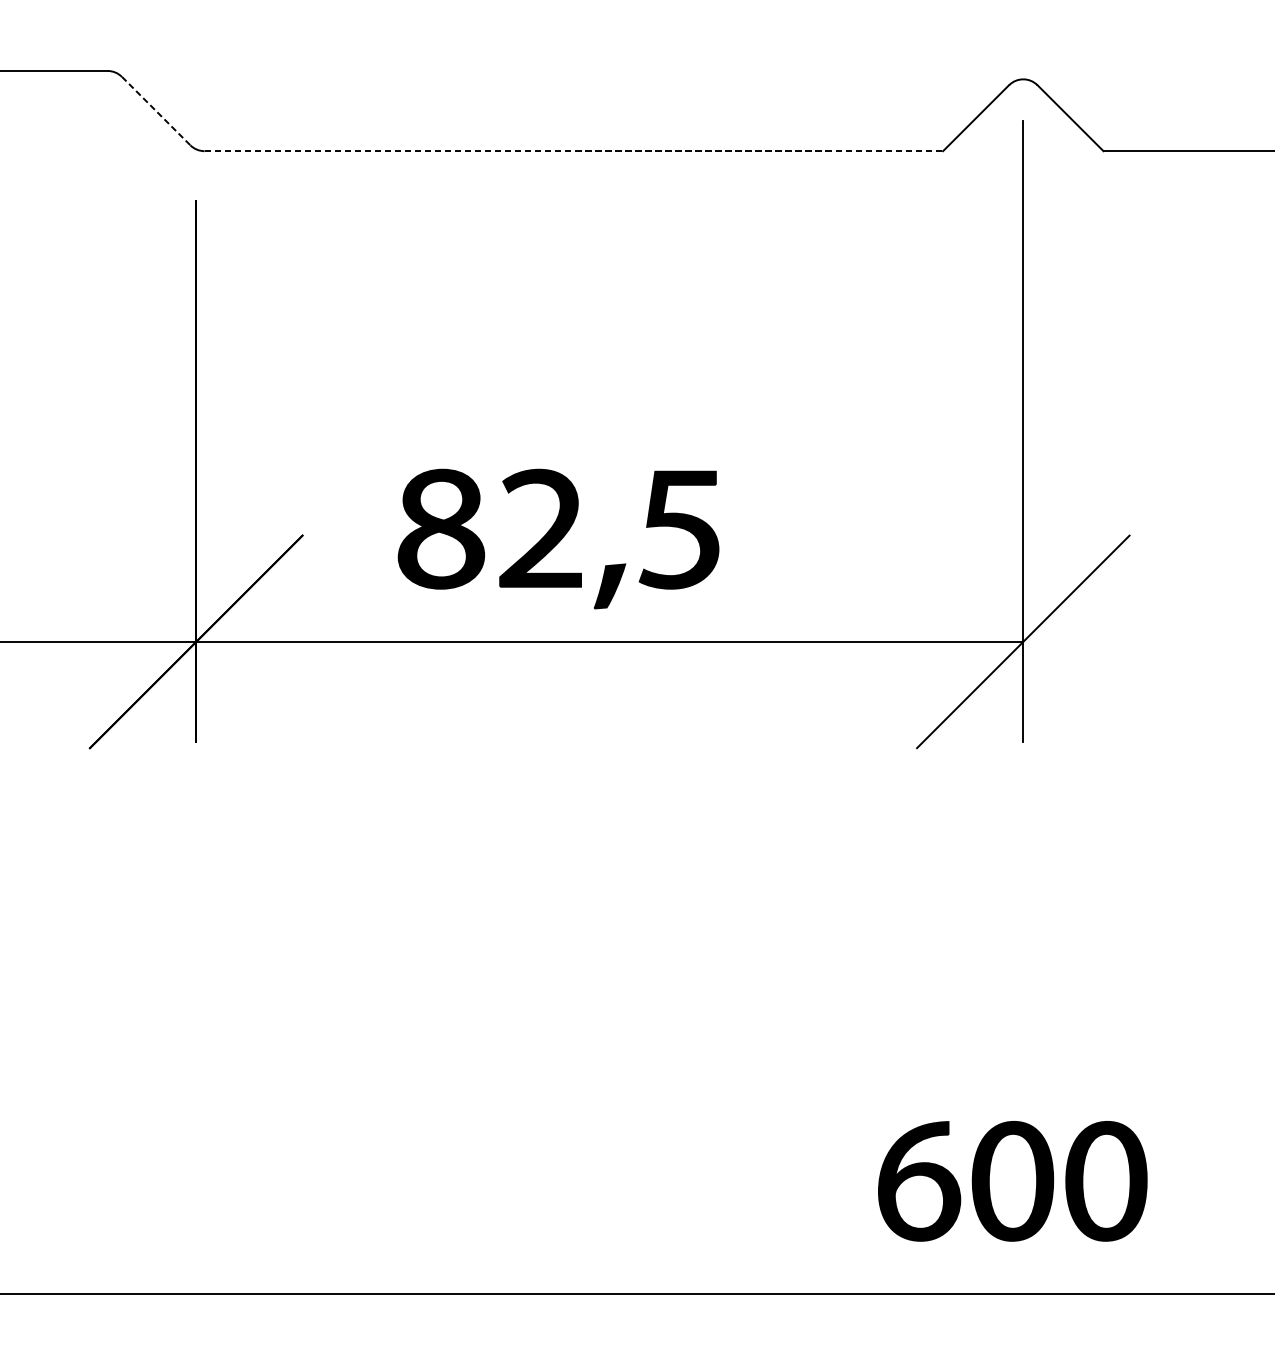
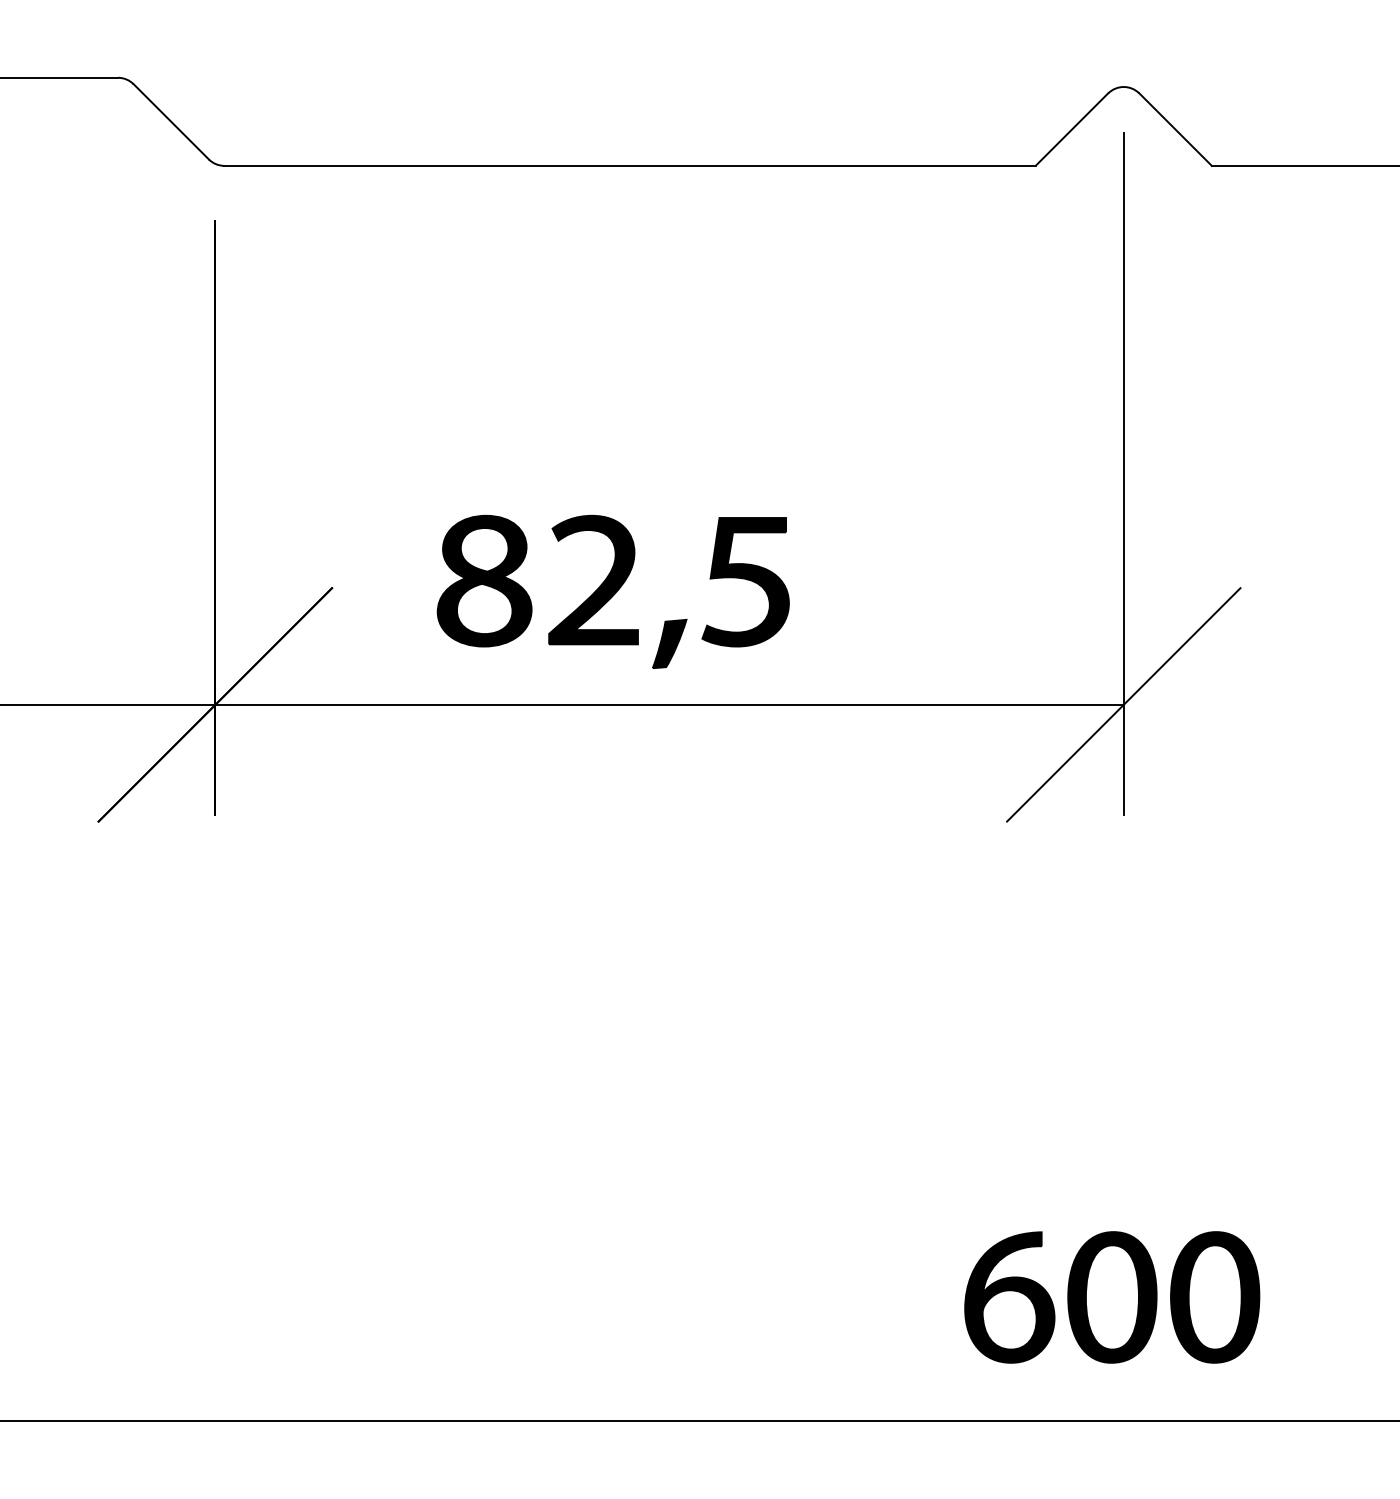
line: (156, 111) -> (171, 122), dashed -> solid
line: (574, 150) -> (630, 165), dashed -> solid

